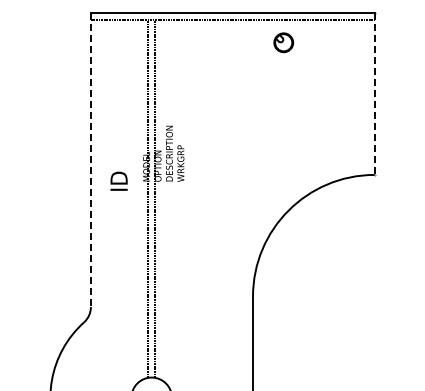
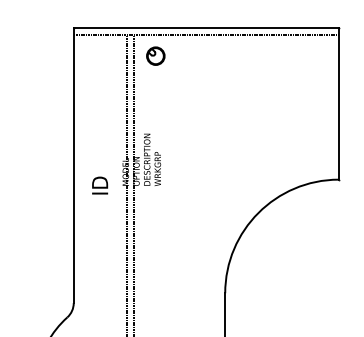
part: (283, 42) -> (155, 55), moved
line: (374, 94) -> (338, 104), dashed -> solid
line: (90, 160) -> (73, 166), dashed -> solid

